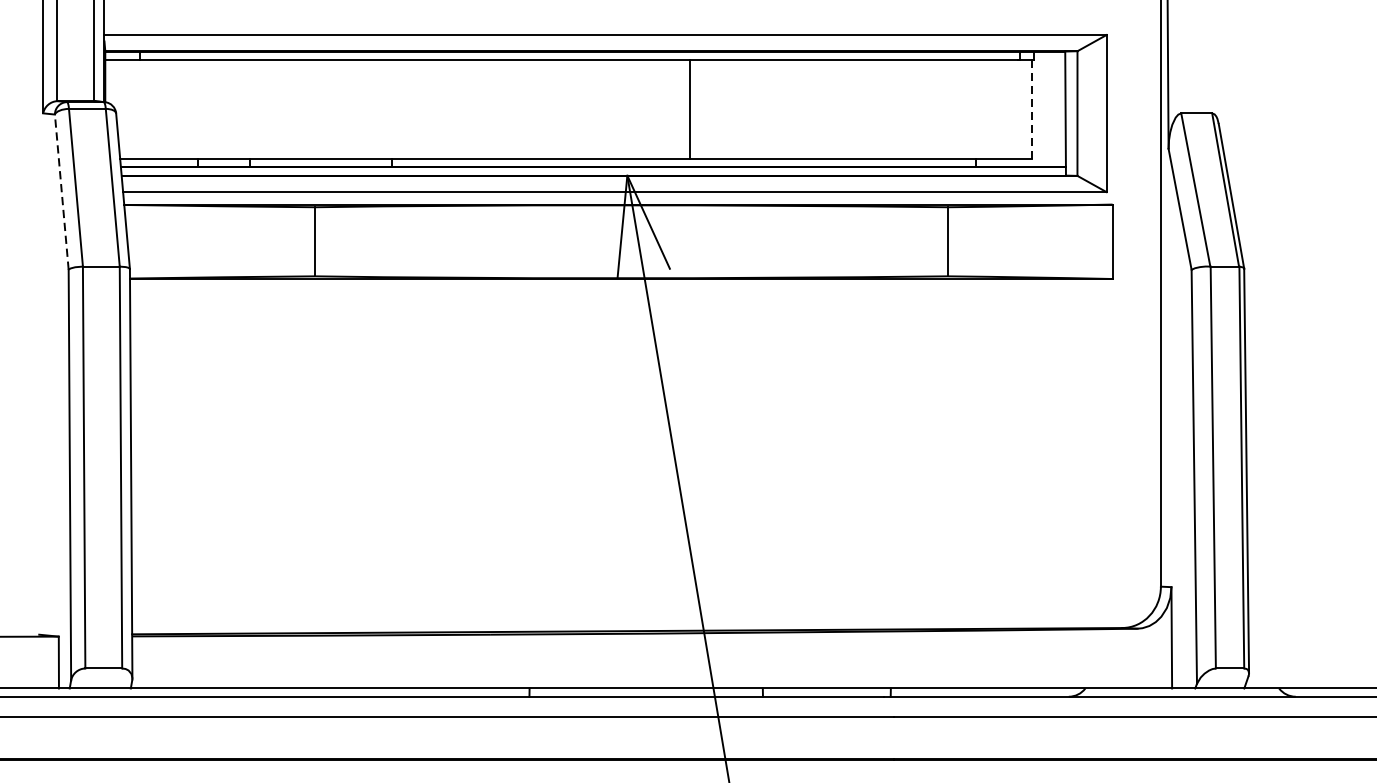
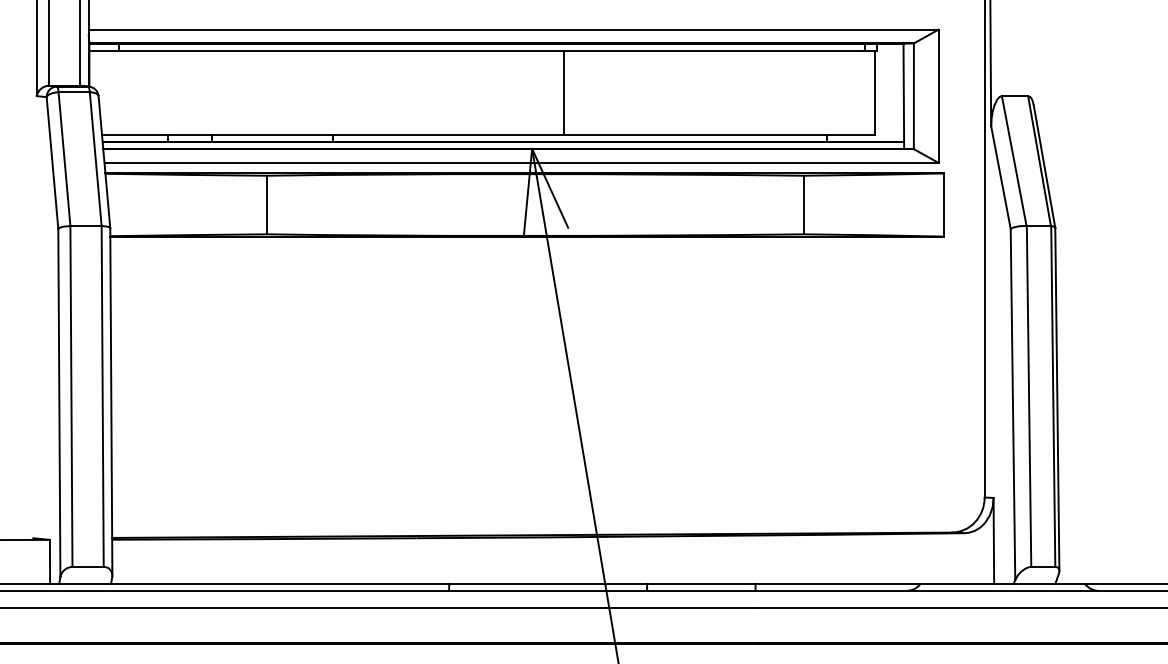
line: (690, 109) -> (563, 92), moved
line: (1032, 110) -> (875, 93), dashed -> solid
line: (61, 191) -> (52, 162), dashed -> solid

